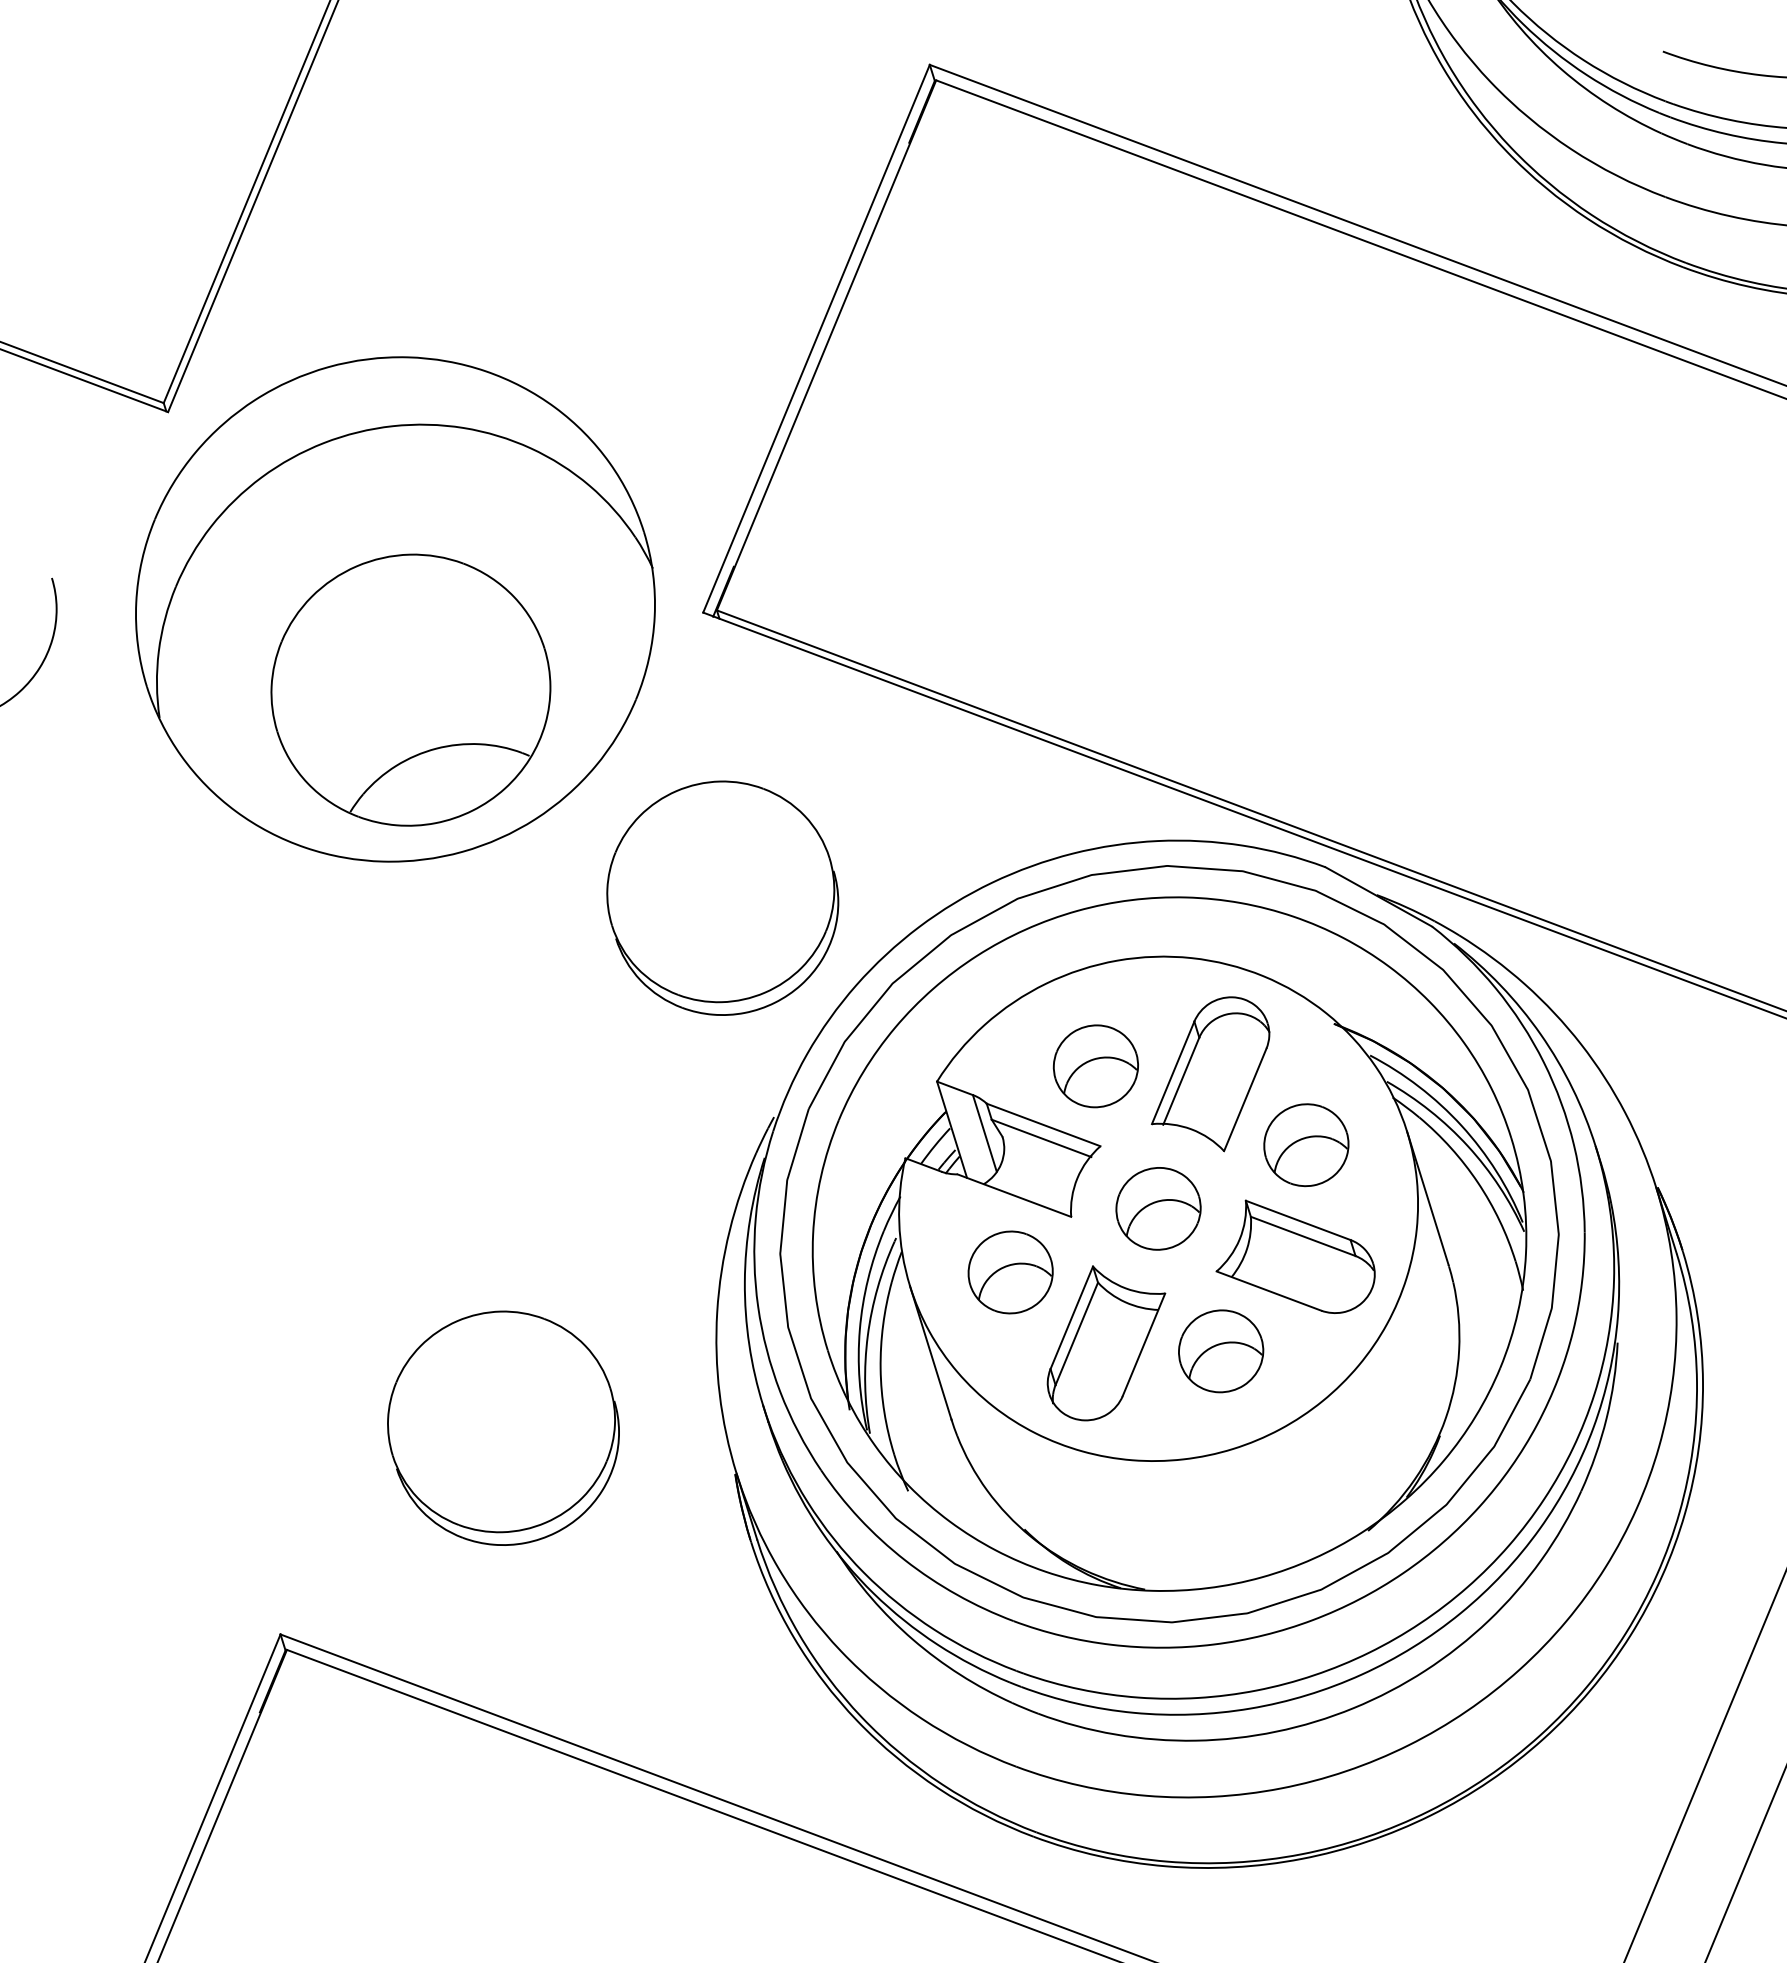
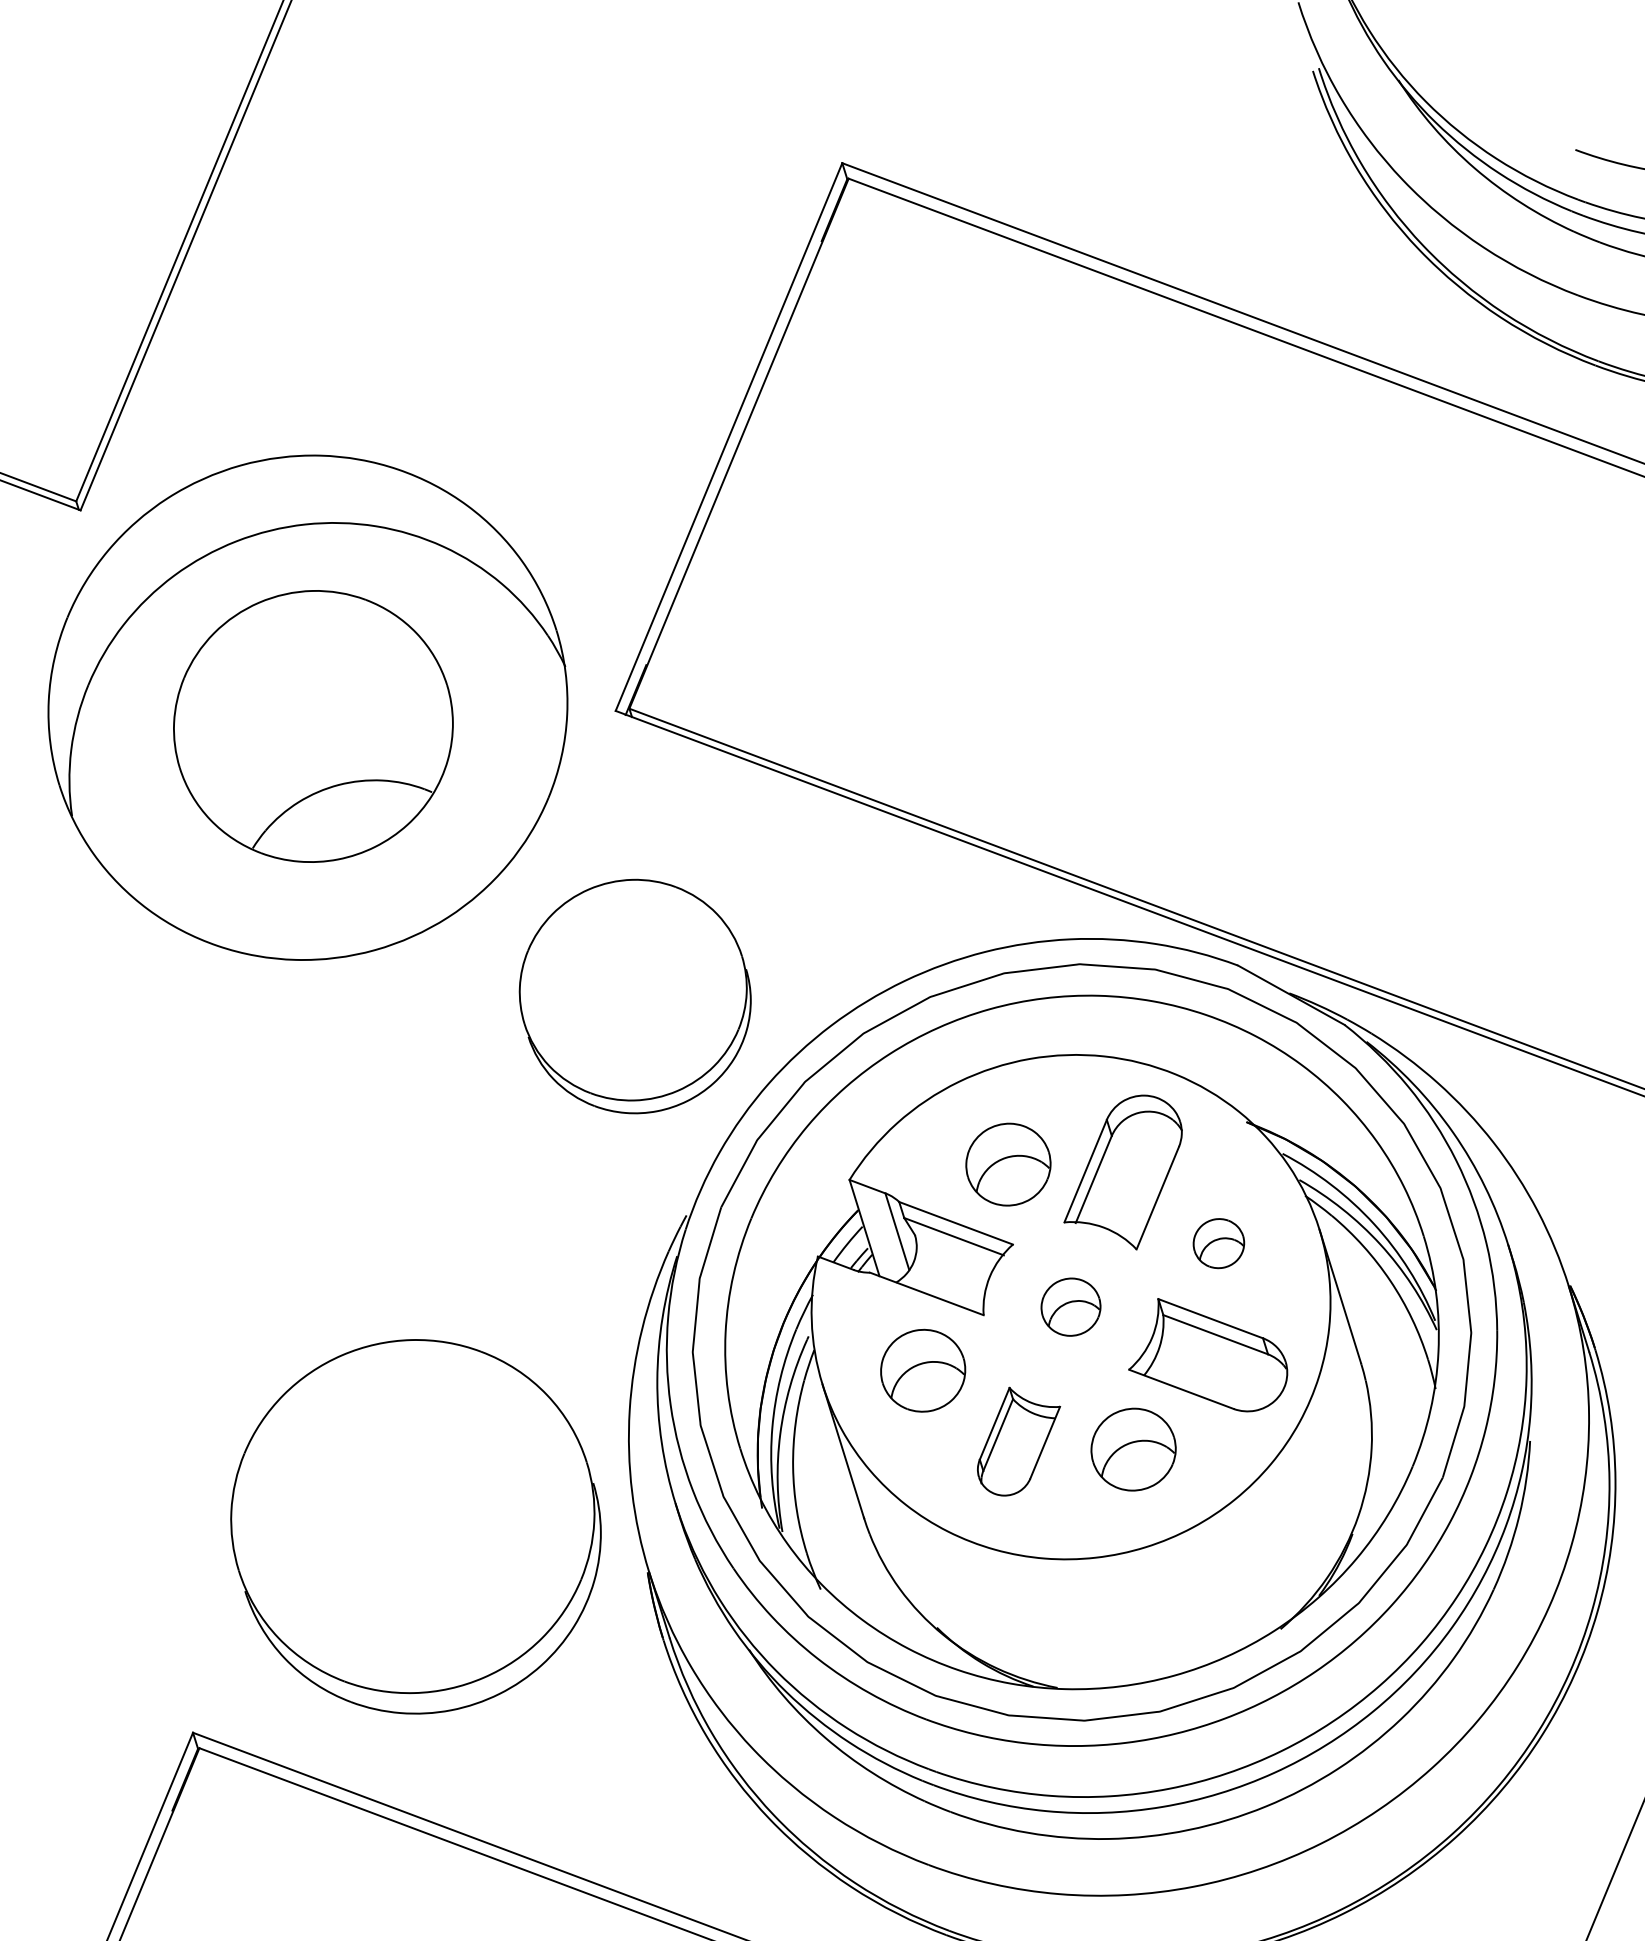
part: (410, 689) -> (312, 725), moved
part: (1306, 1145) -> (1218, 1243), size x0.6
part: (1158, 1208) -> (1070, 1306), size x0.7
part: (1106, 1343) -> (1018, 1441), size x0.7
part: (503, 1427) -> (415, 1525), size x1.6

